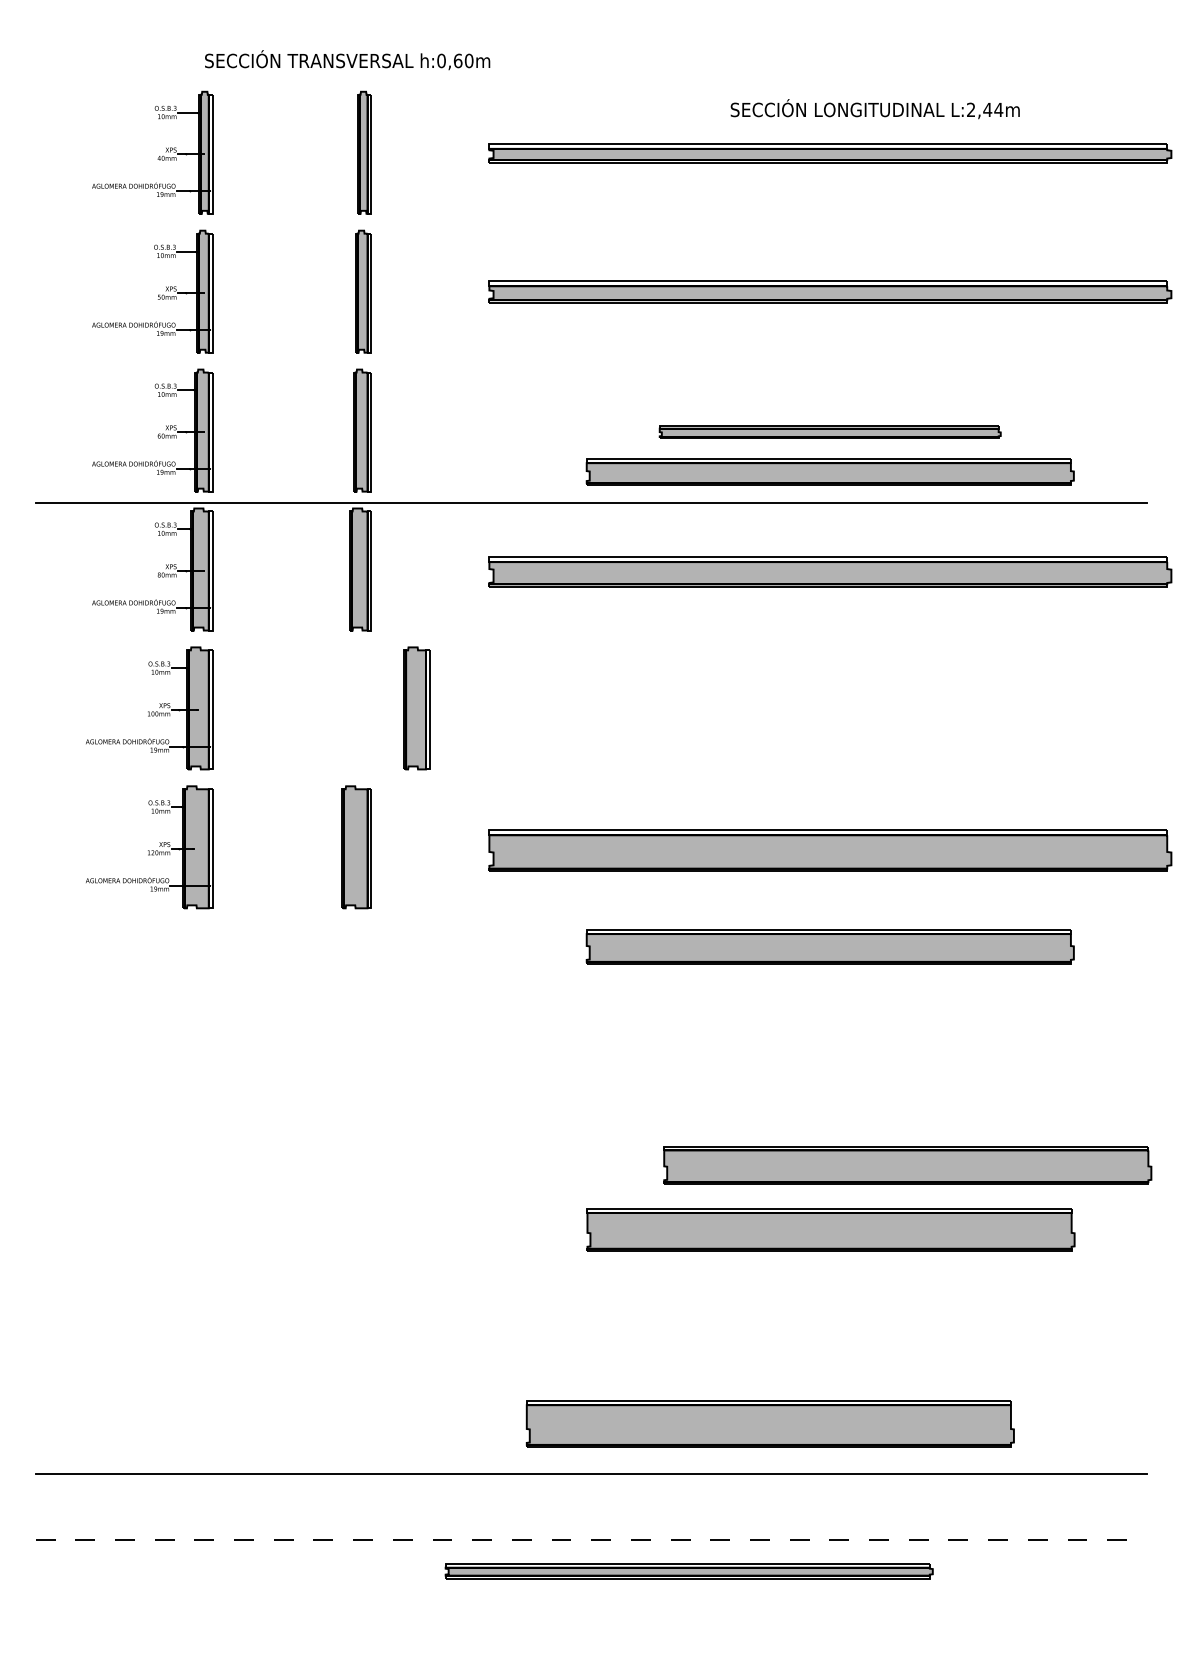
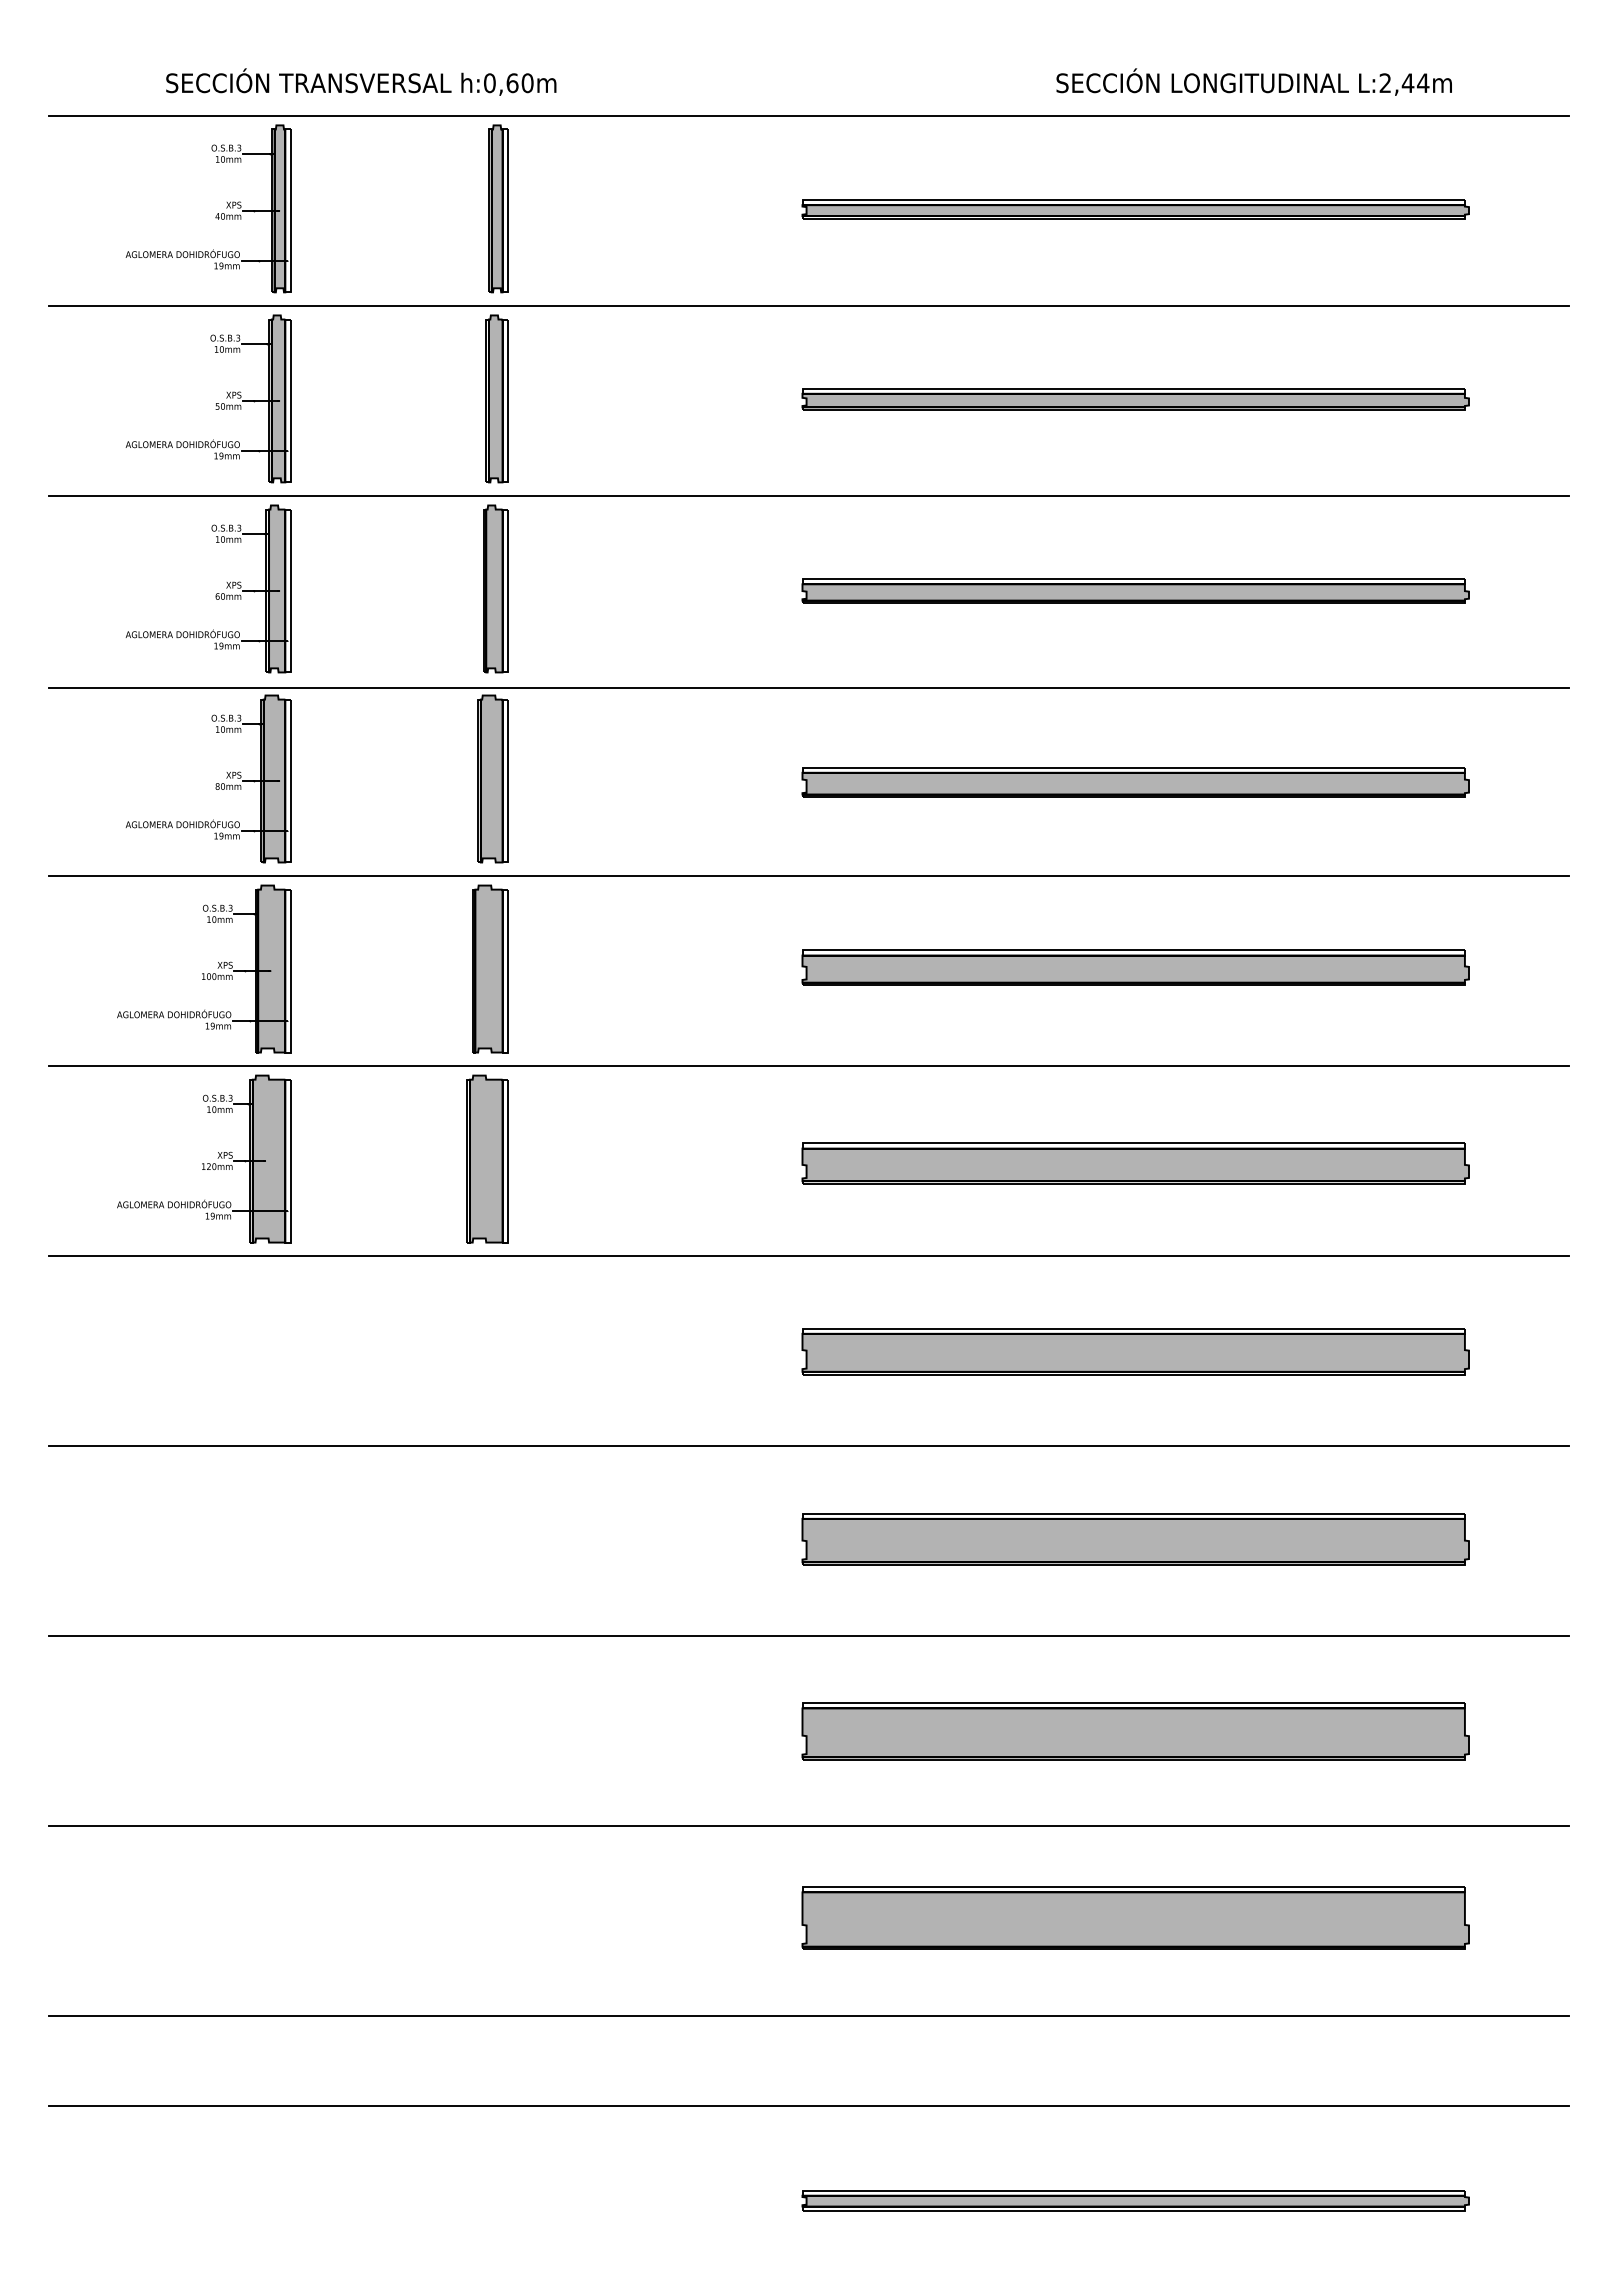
text: (347, 59) -> (361, 81), moved
line: (591, 84) -> (808, 115), added
text: (874, 108) -> (1253, 81), moved
part: (830, 153) -> (1135, 209), size x0.71
line: (591, 223) -> (808, 305), added
part: (830, 292) -> (1135, 399), size x0.71
line: (591, 362) -> (808, 495), added
part: (830, 431) -> (1135, 590), size x1.43
part: (830, 471) -> (1135, 967), moved
part: (830, 572) -> (1135, 782), size x0.71
line: (591, 640) -> (808, 876), added
part: (417, 708) -> (490, 968), moved
line: (591, 779) -> (808, 1066), added
part: (830, 850) -> (1135, 1163), size x0.71
line: (591, 918) -> (808, 1256), added
part: (830, 947) -> (1135, 1351), moved
line: (591, 1057) -> (808, 1446), added
part: (907, 1165) -> (1135, 1539), moved
line: (591, 1196) -> (808, 1636), added
part: (830, 1229) -> (1135, 1731), moved
line: (591, 1335) -> (808, 1826), added
part: (770, 1423) -> (1135, 1917), moved
line: (591, 1539) -> (809, 2106), dashed -> solid
part: (689, 1571) -> (1135, 2200), moved

